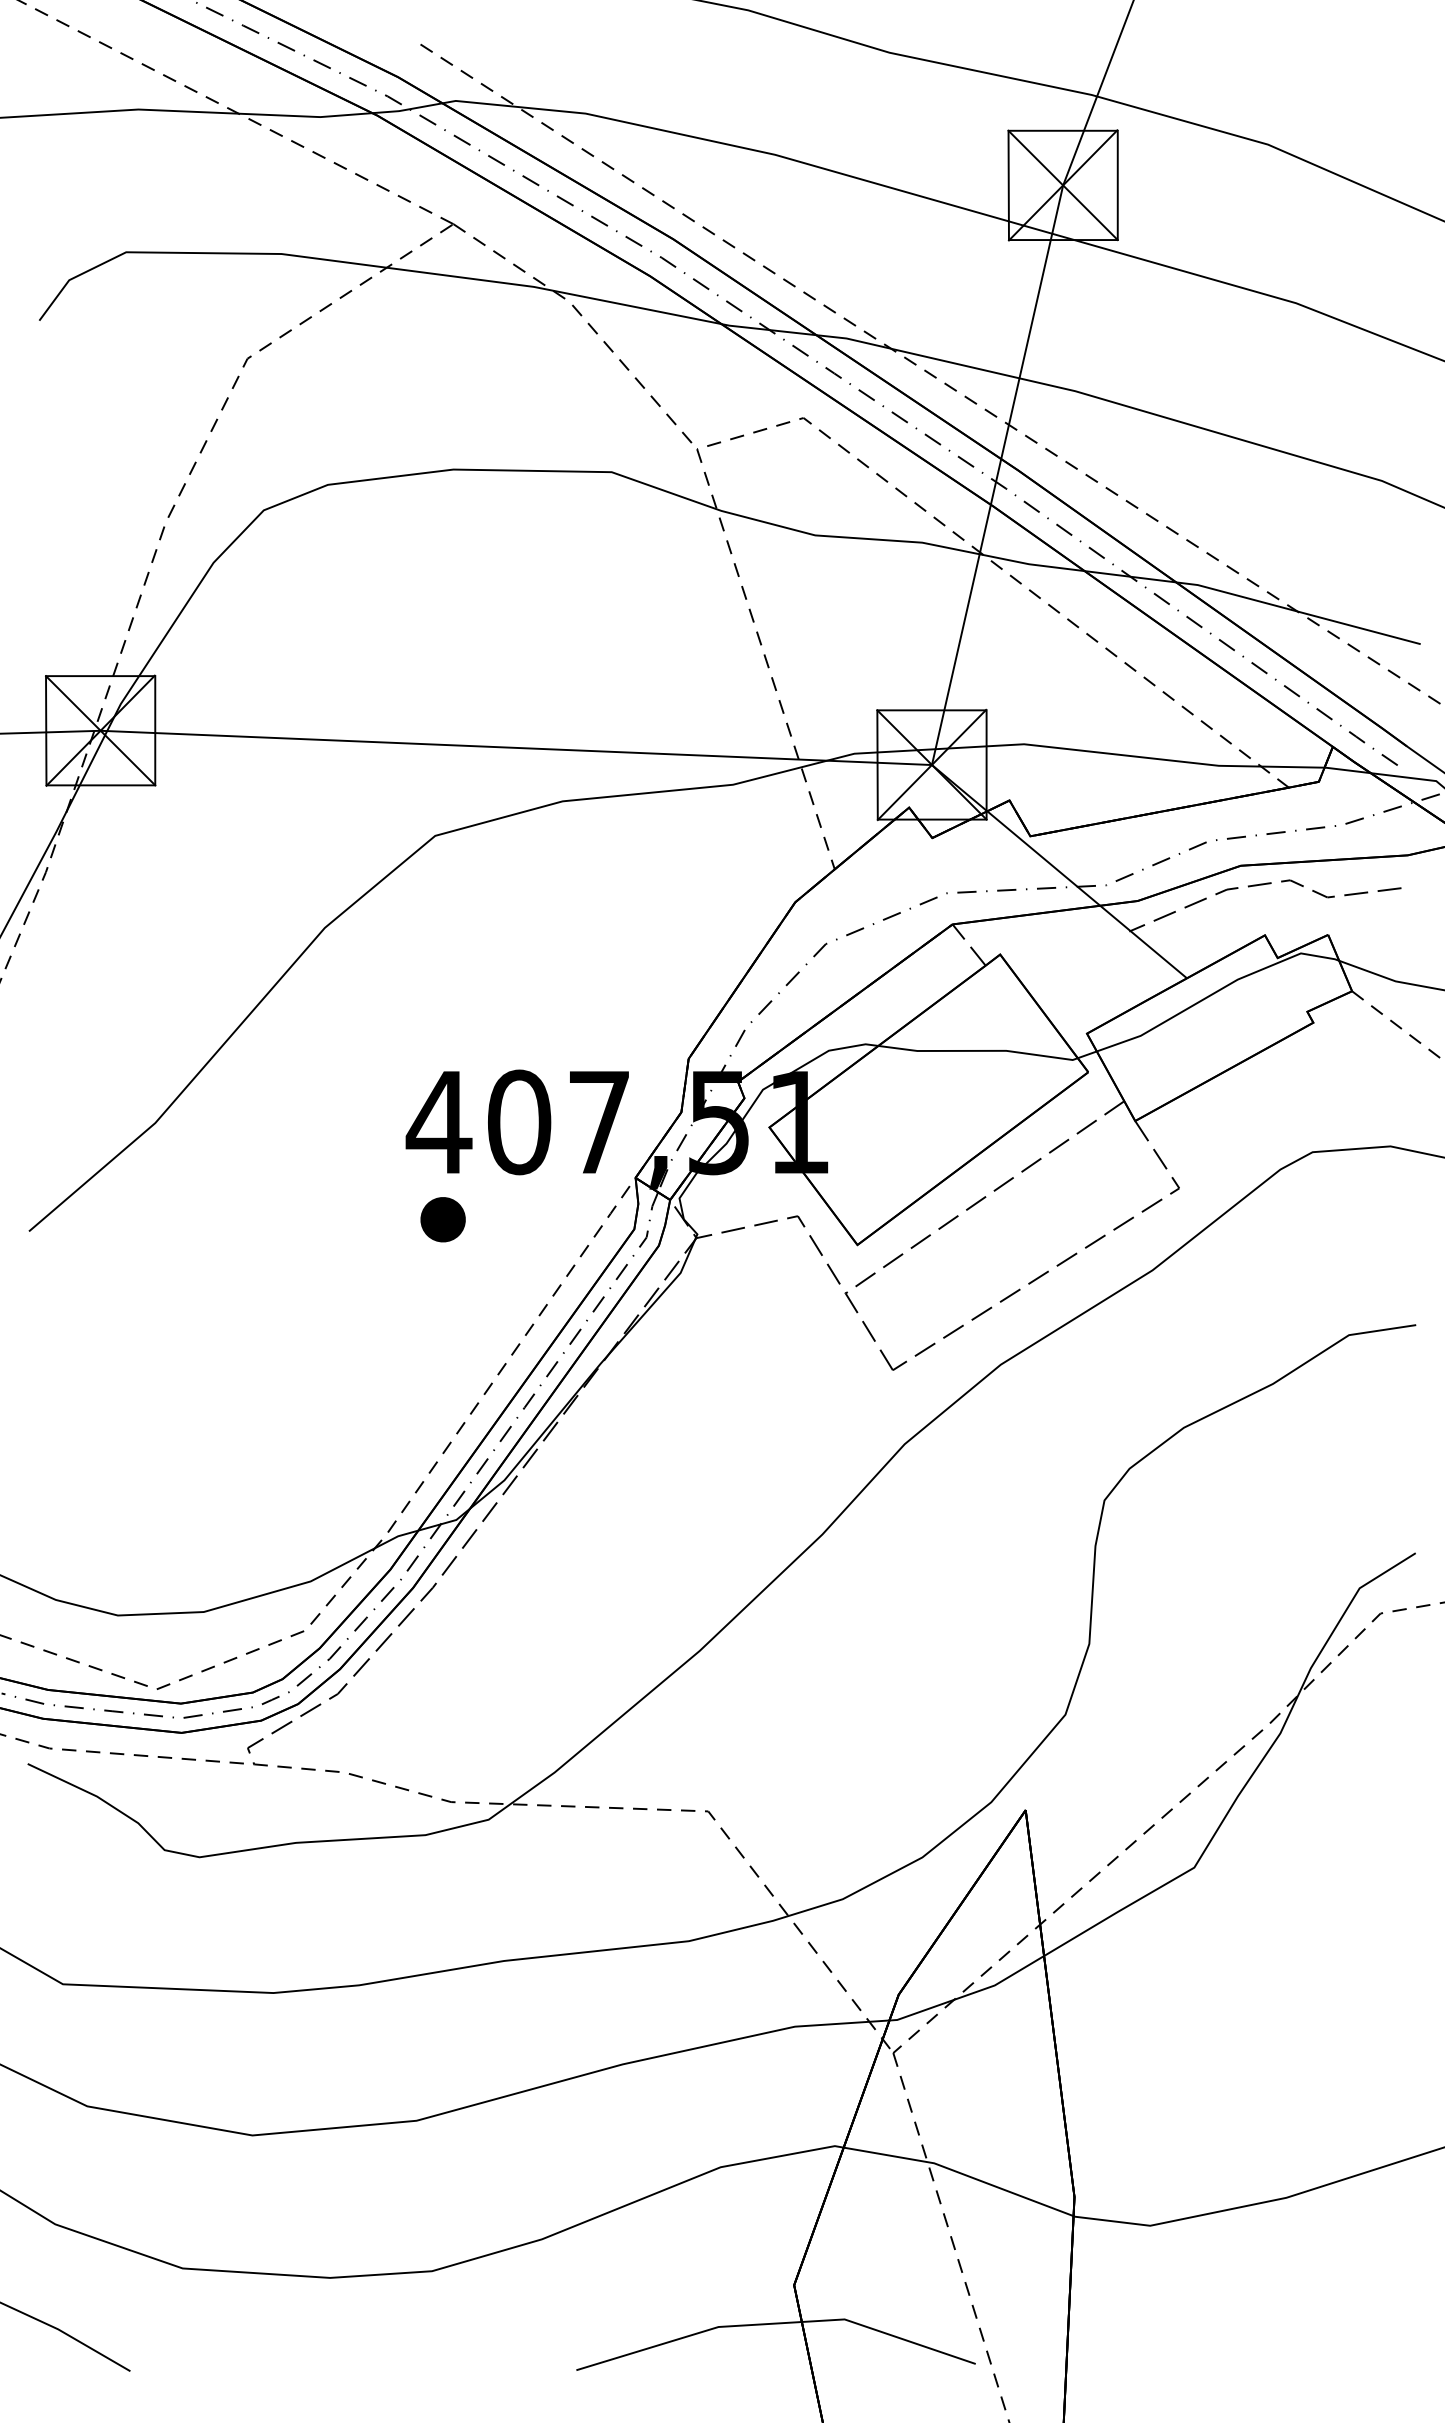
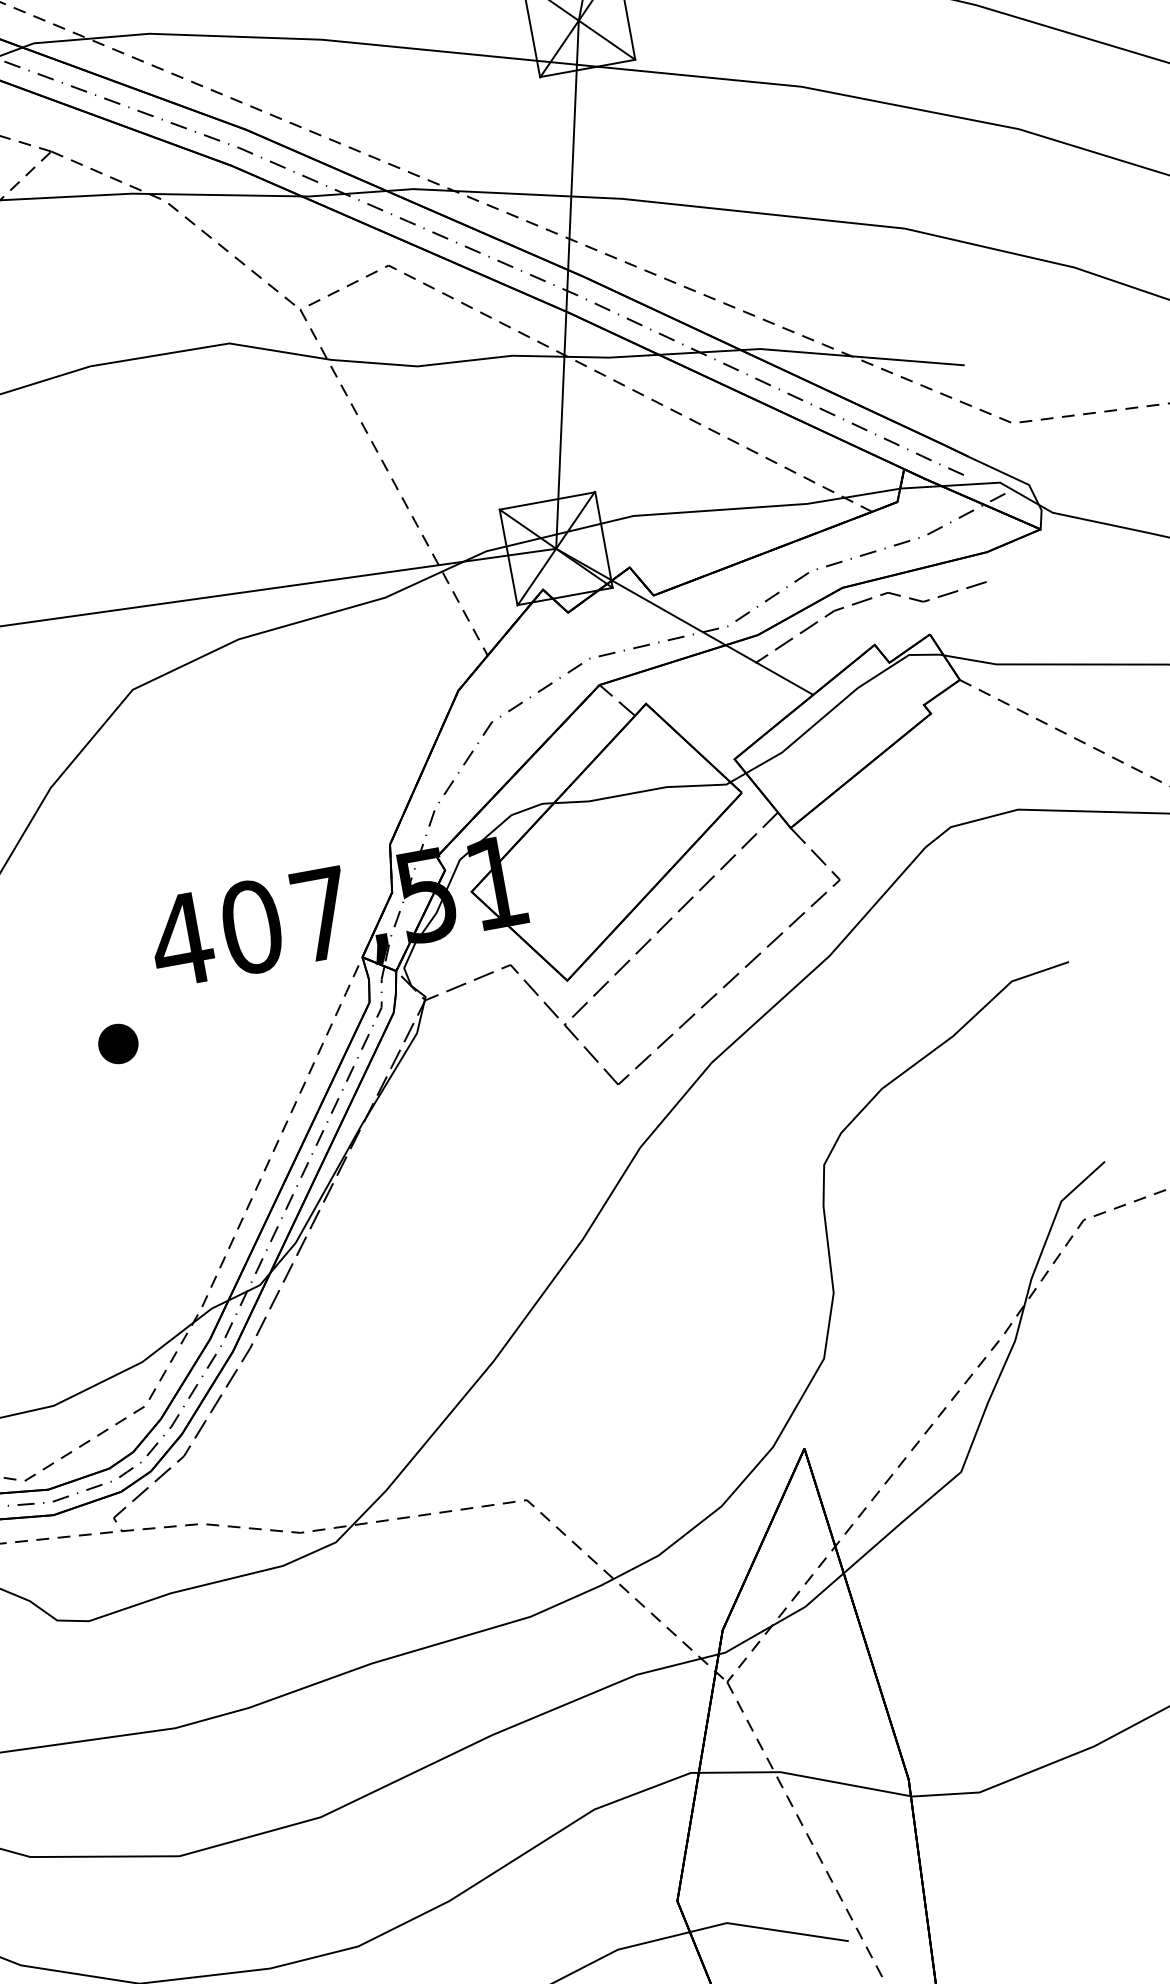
part: (442, 1219) -> (117, 1043), moved

